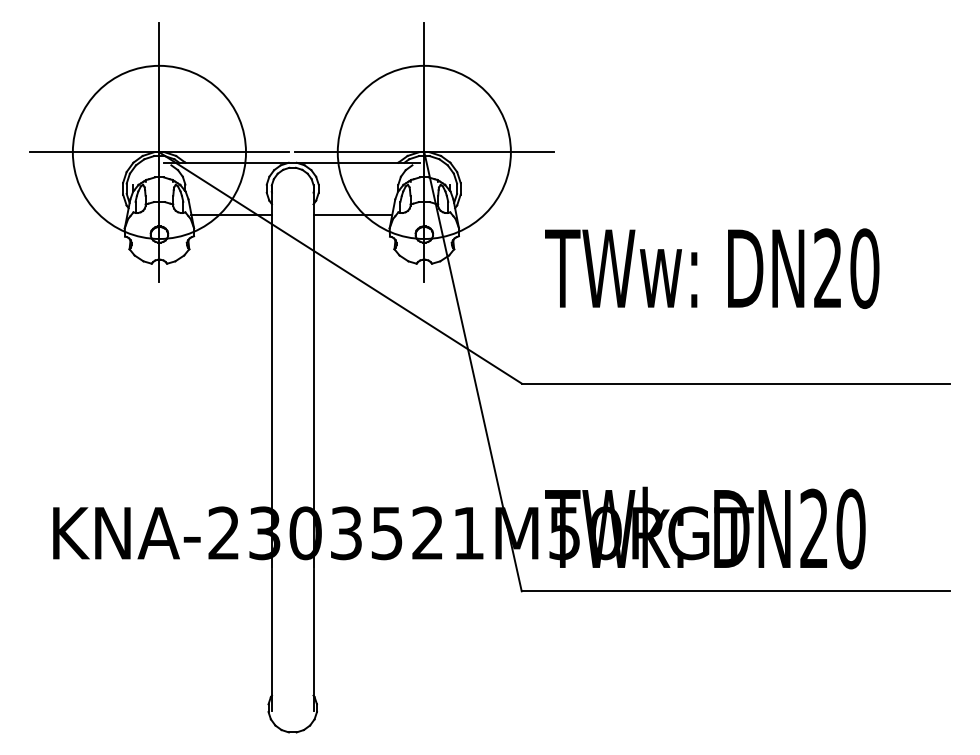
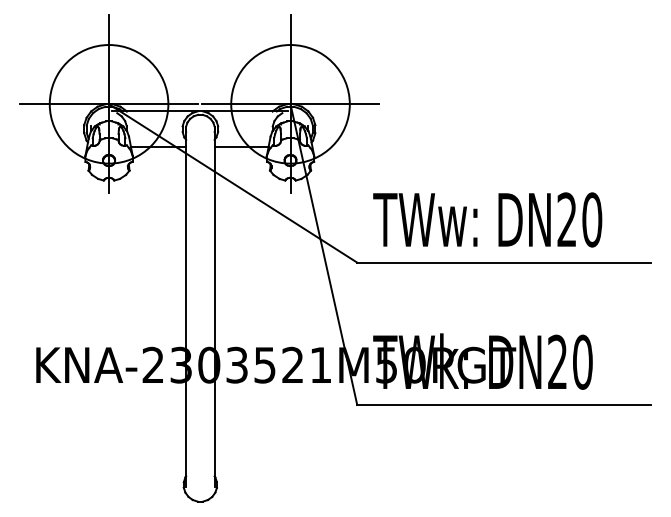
text: (711, 268) -> (487, 219), moved

